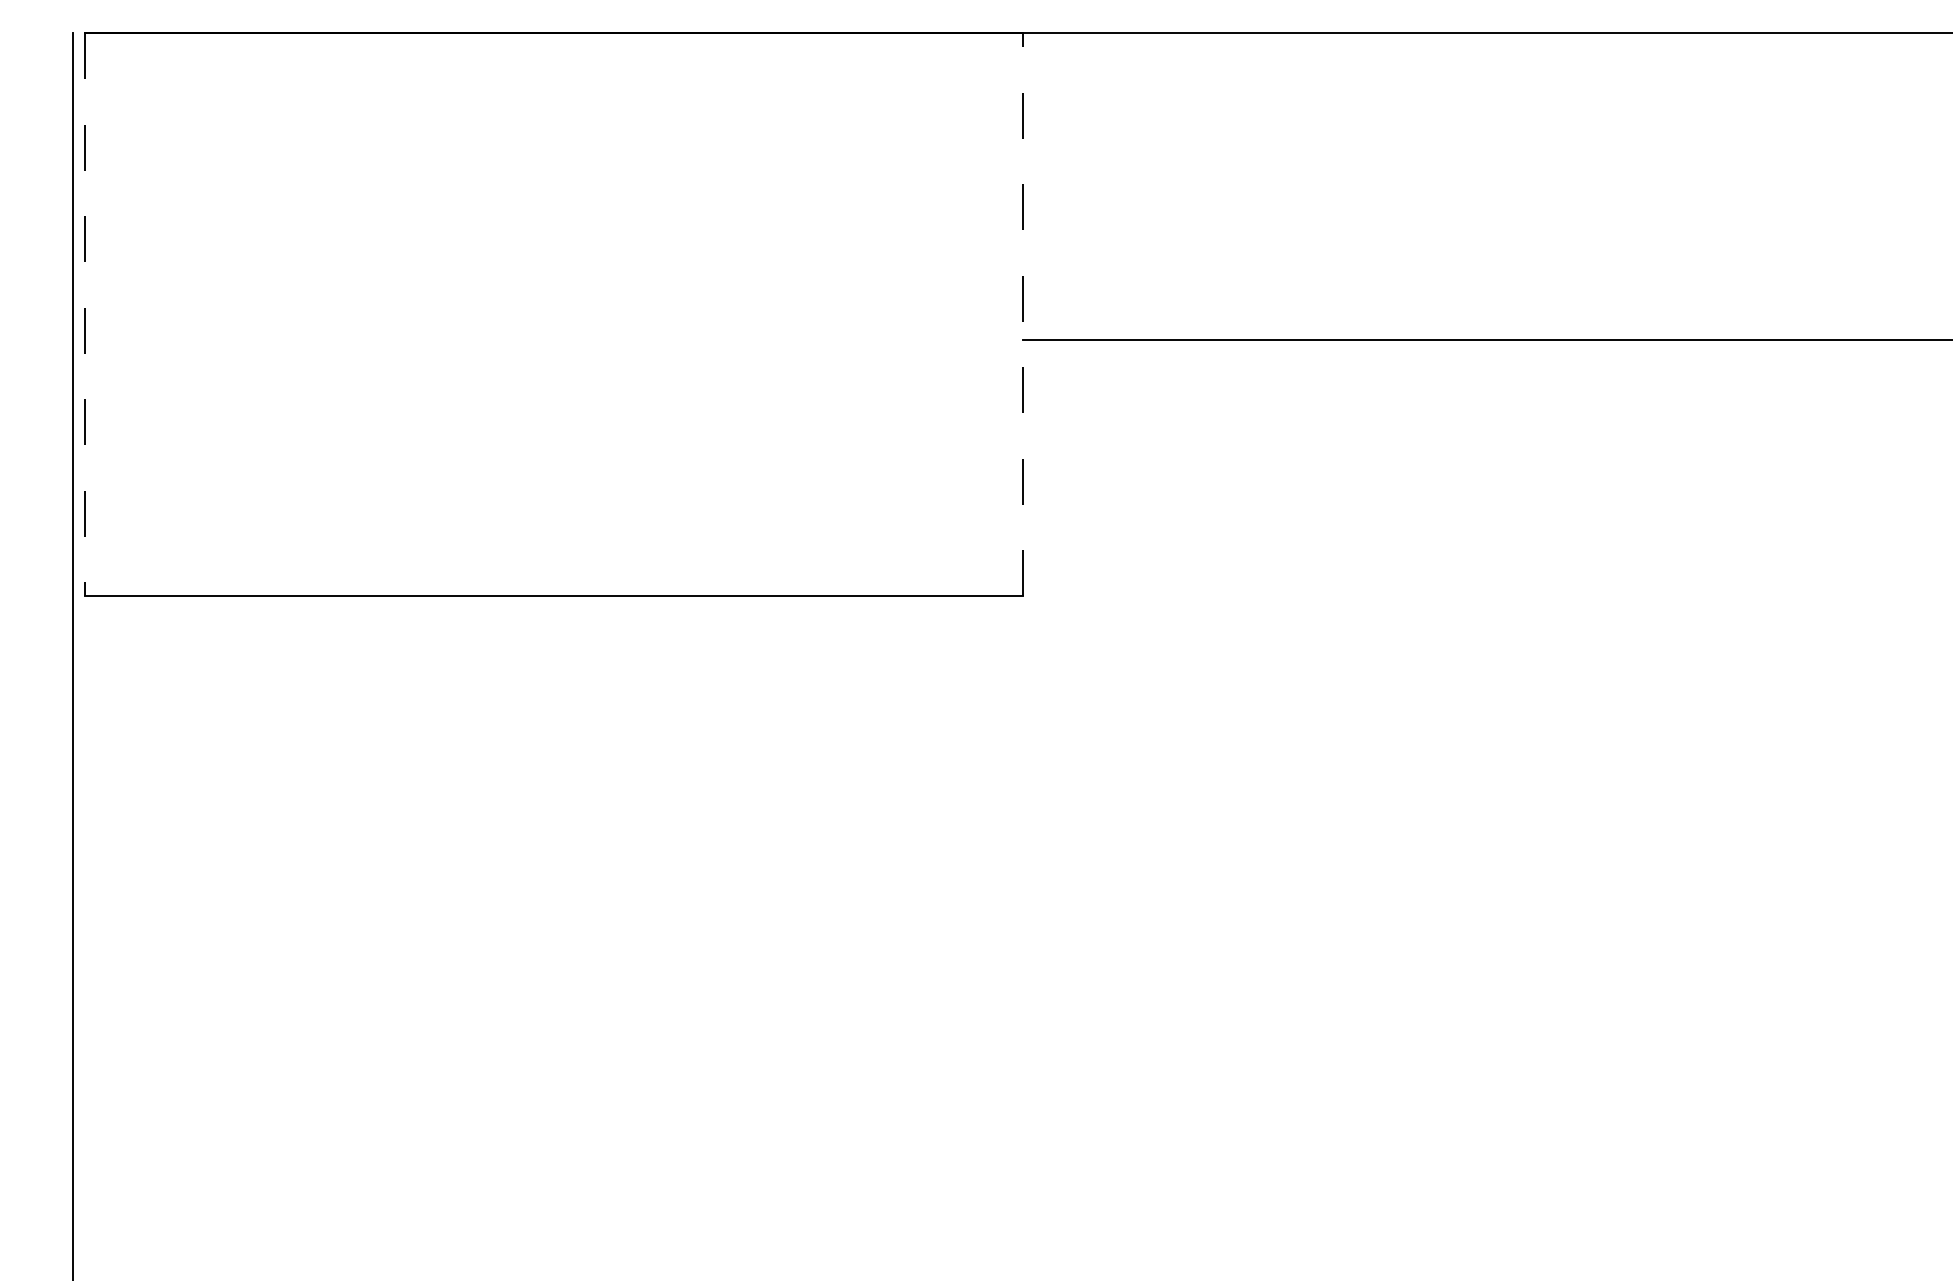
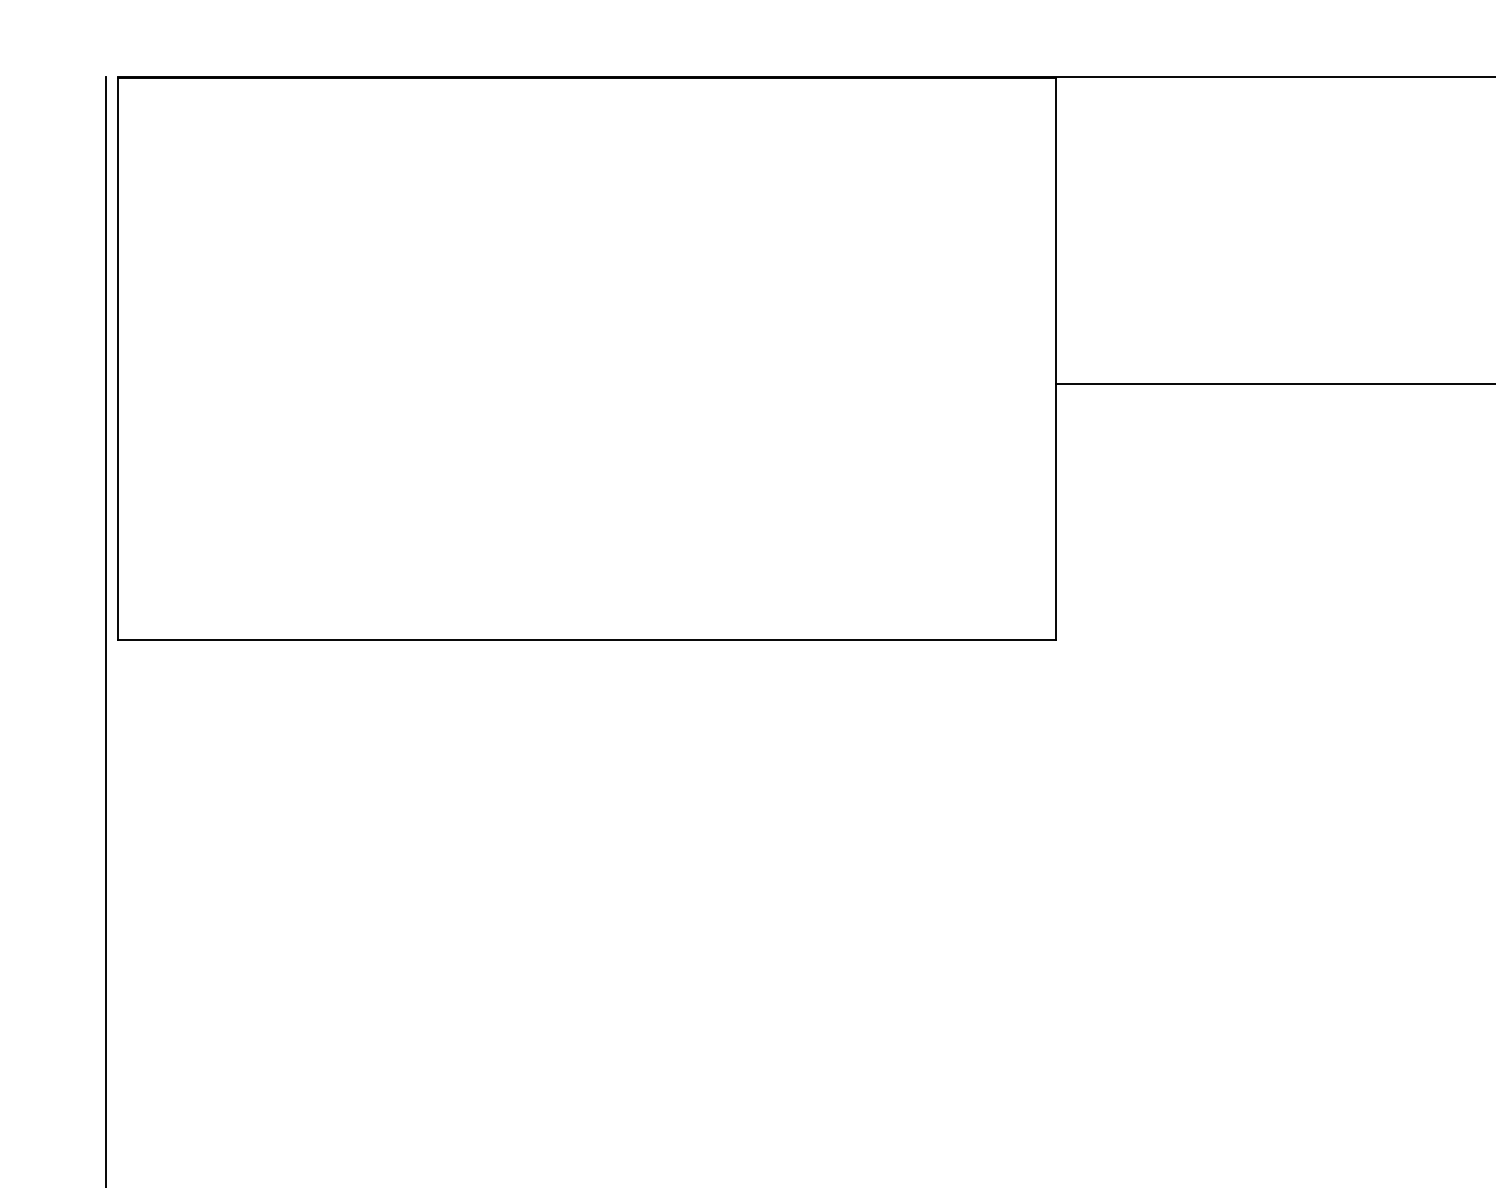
line: (1023, 314) -> (1056, 358), dashed -> solid
line: (85, 315) -> (118, 359), dashed -> solid

